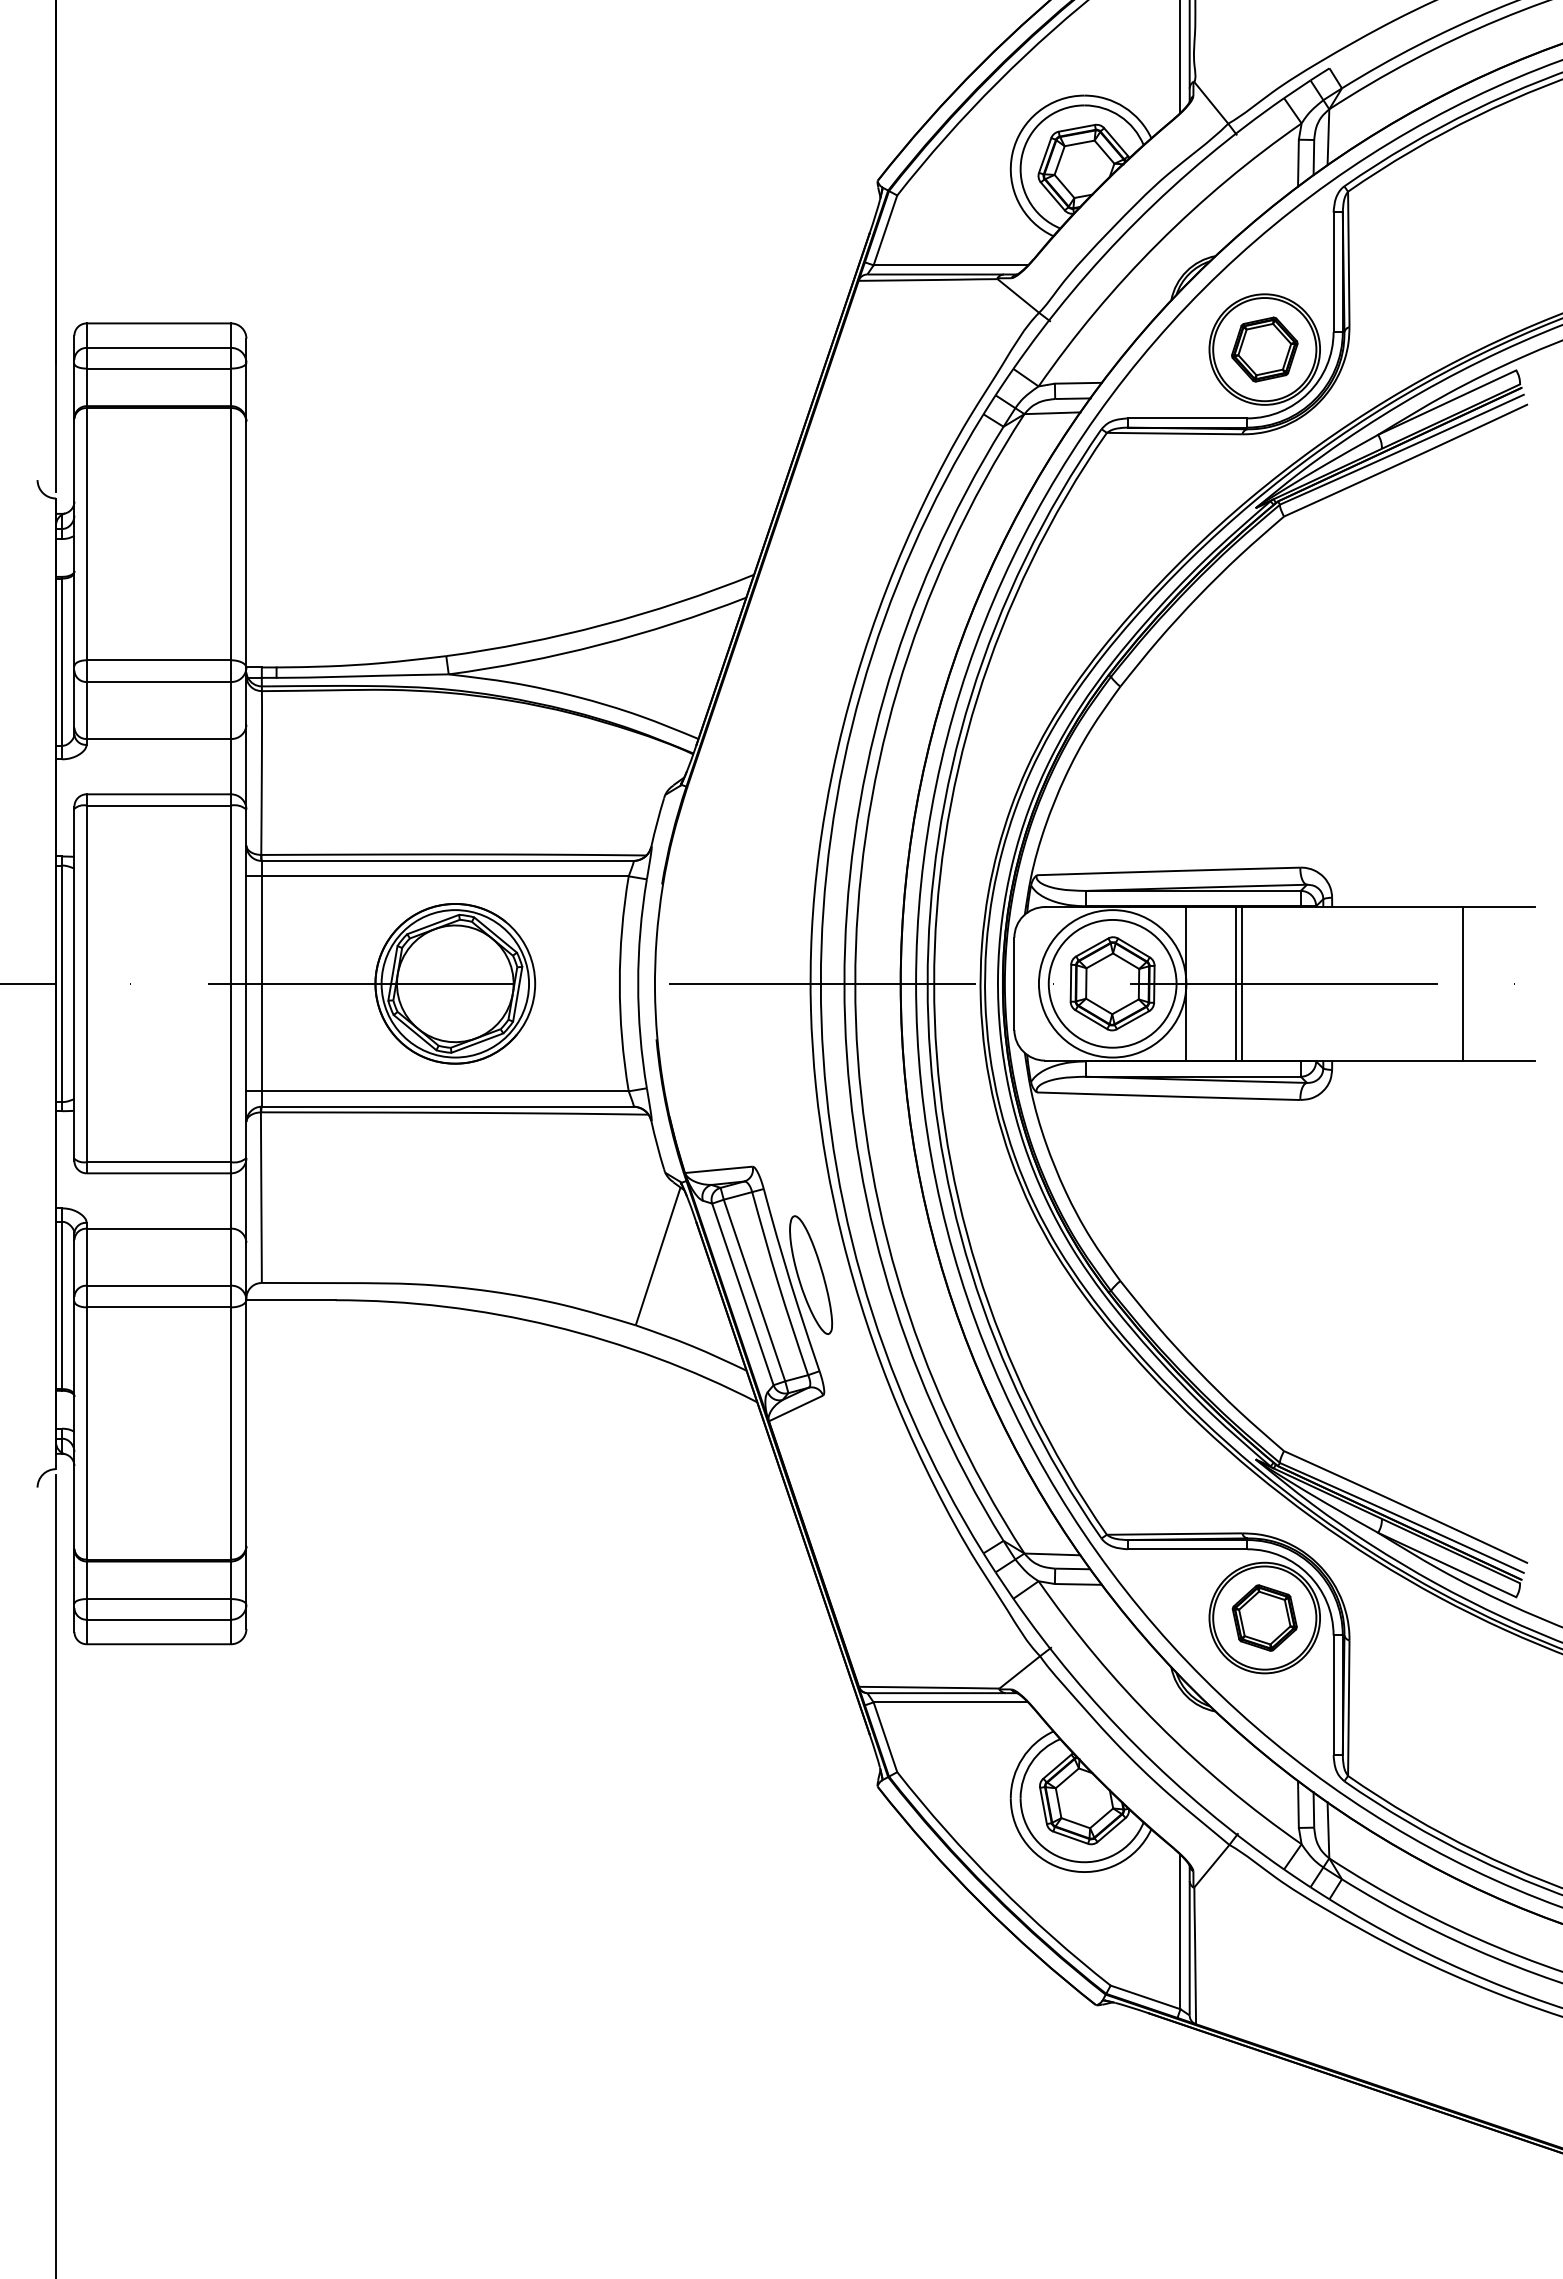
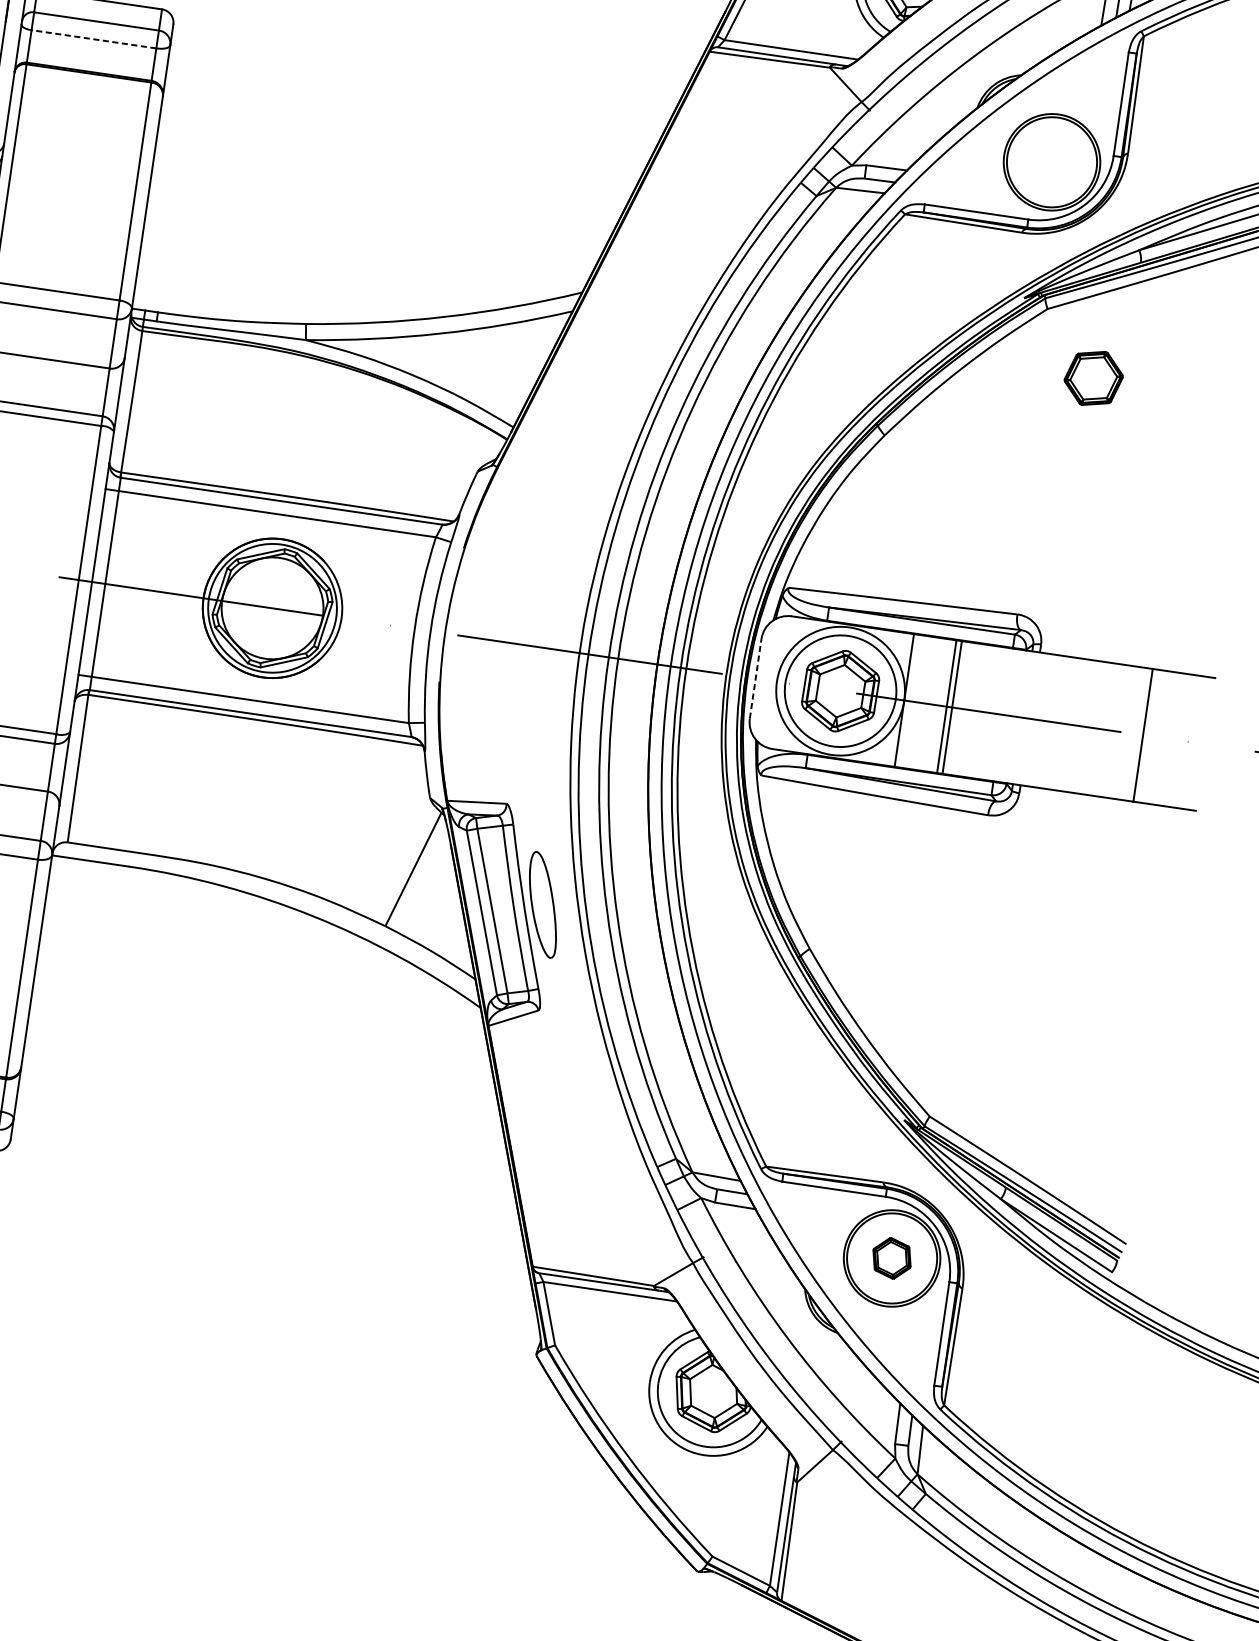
part: (1264, 349) -> (1093, 378), moved
line: (158, 368) -> (93, 39), solid -> dashed
line: (1014, 983) -> (755, 678), solid -> dashed
part: (1264, 1617) -> (891, 1257), size x0.7

